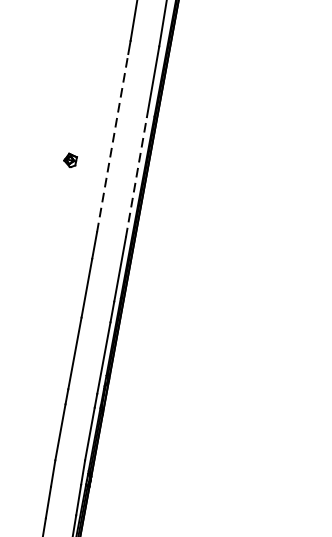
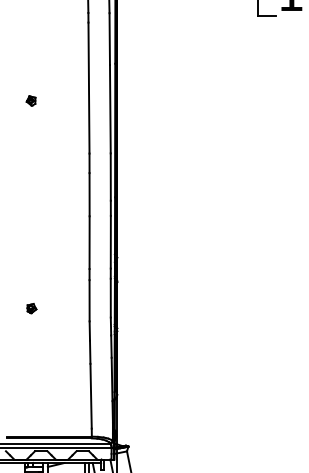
line: (112, 142) -> (88, 87), dashed -> solid
part: (69, 159) -> (30, 100), moved
line: (136, 176) -> (110, 108), dashed -> solid

